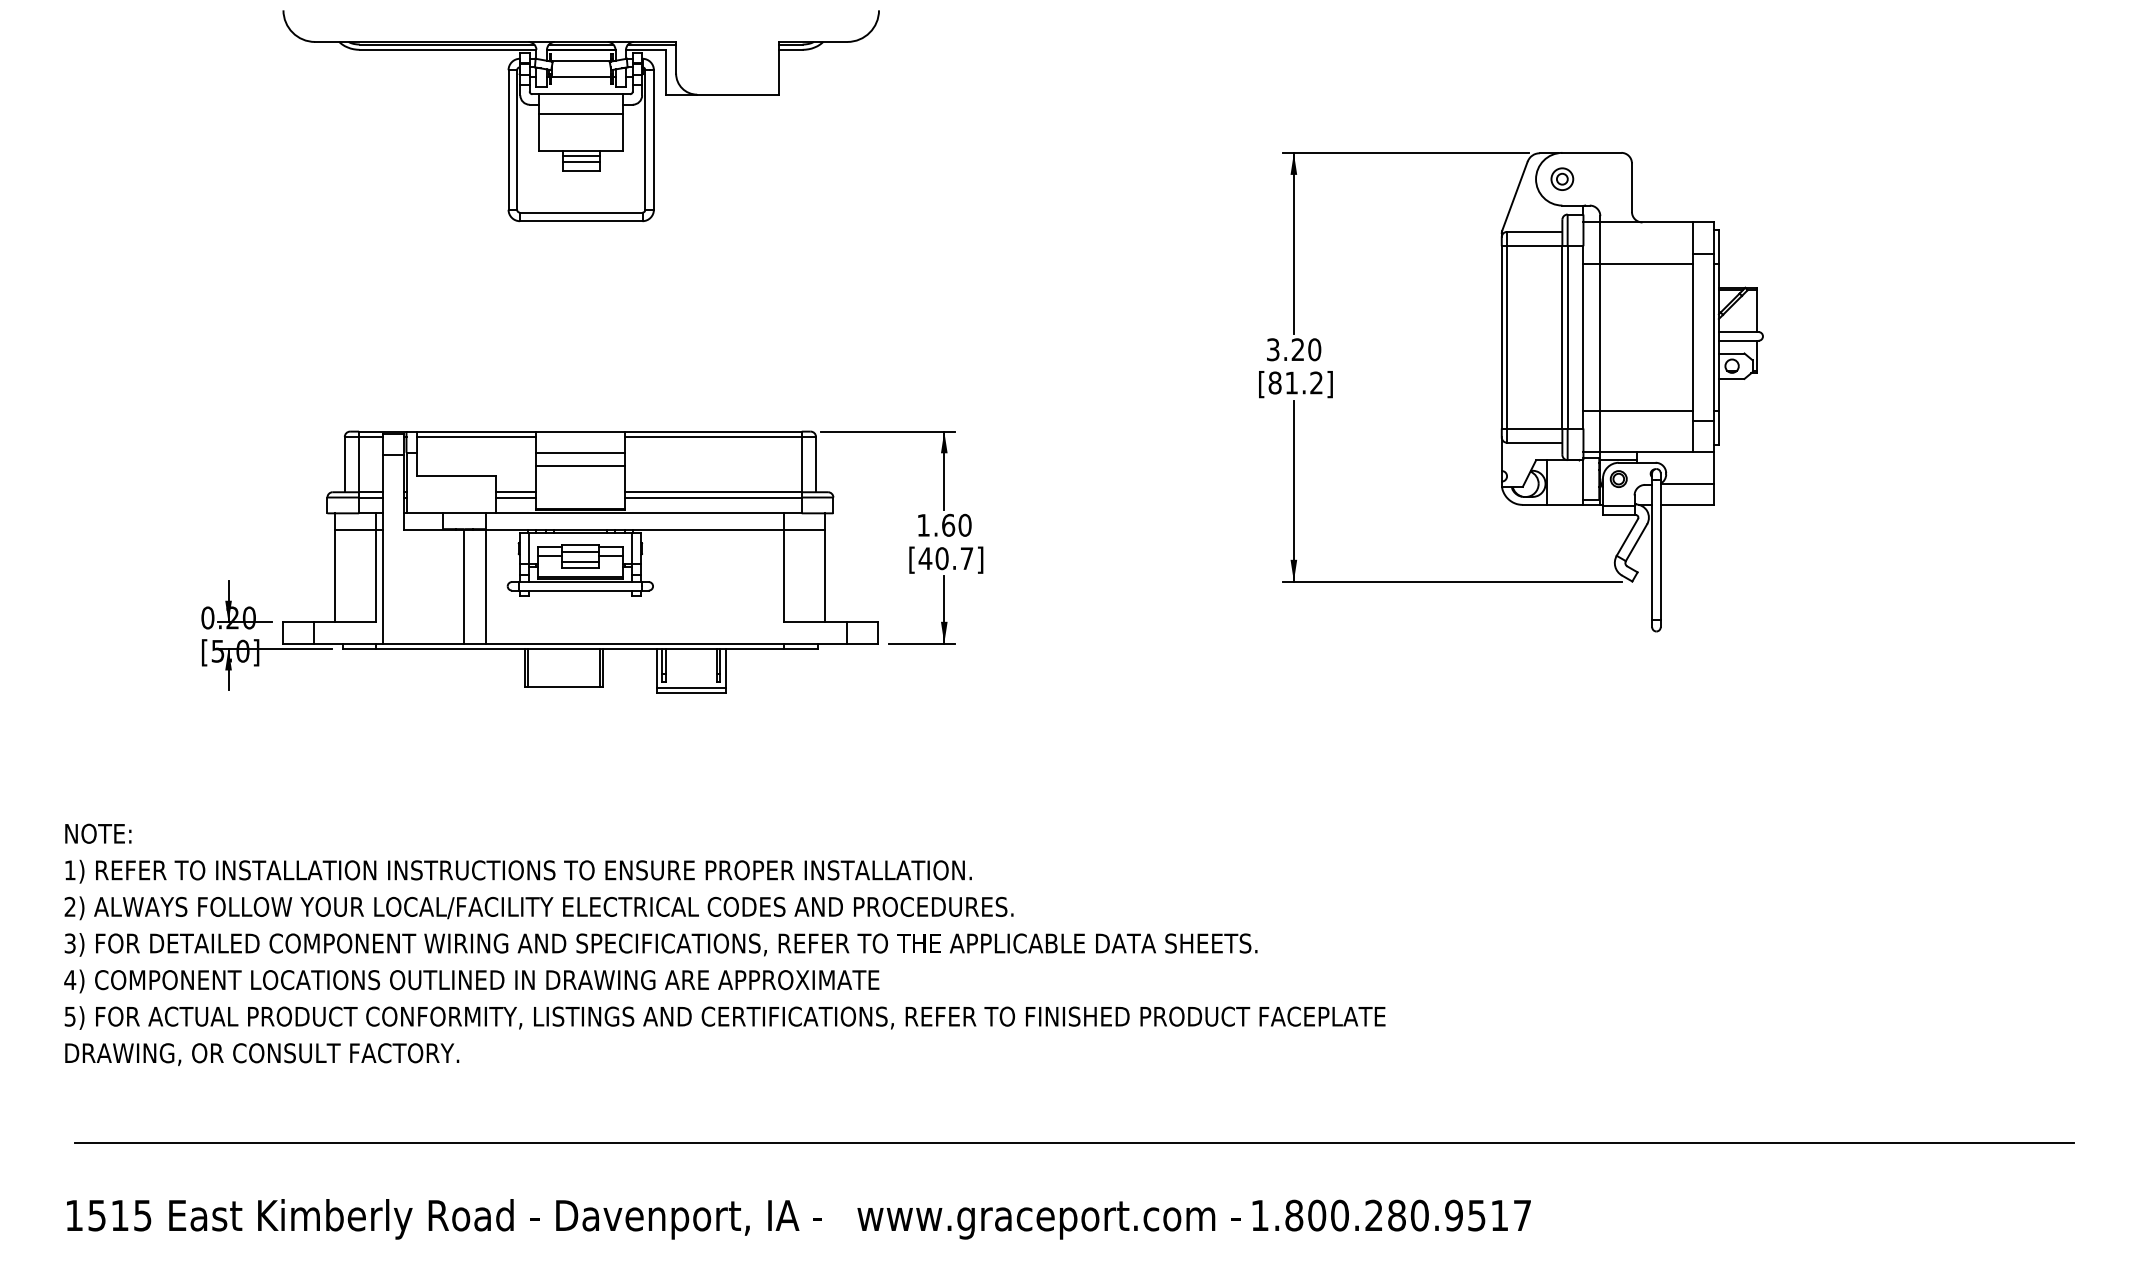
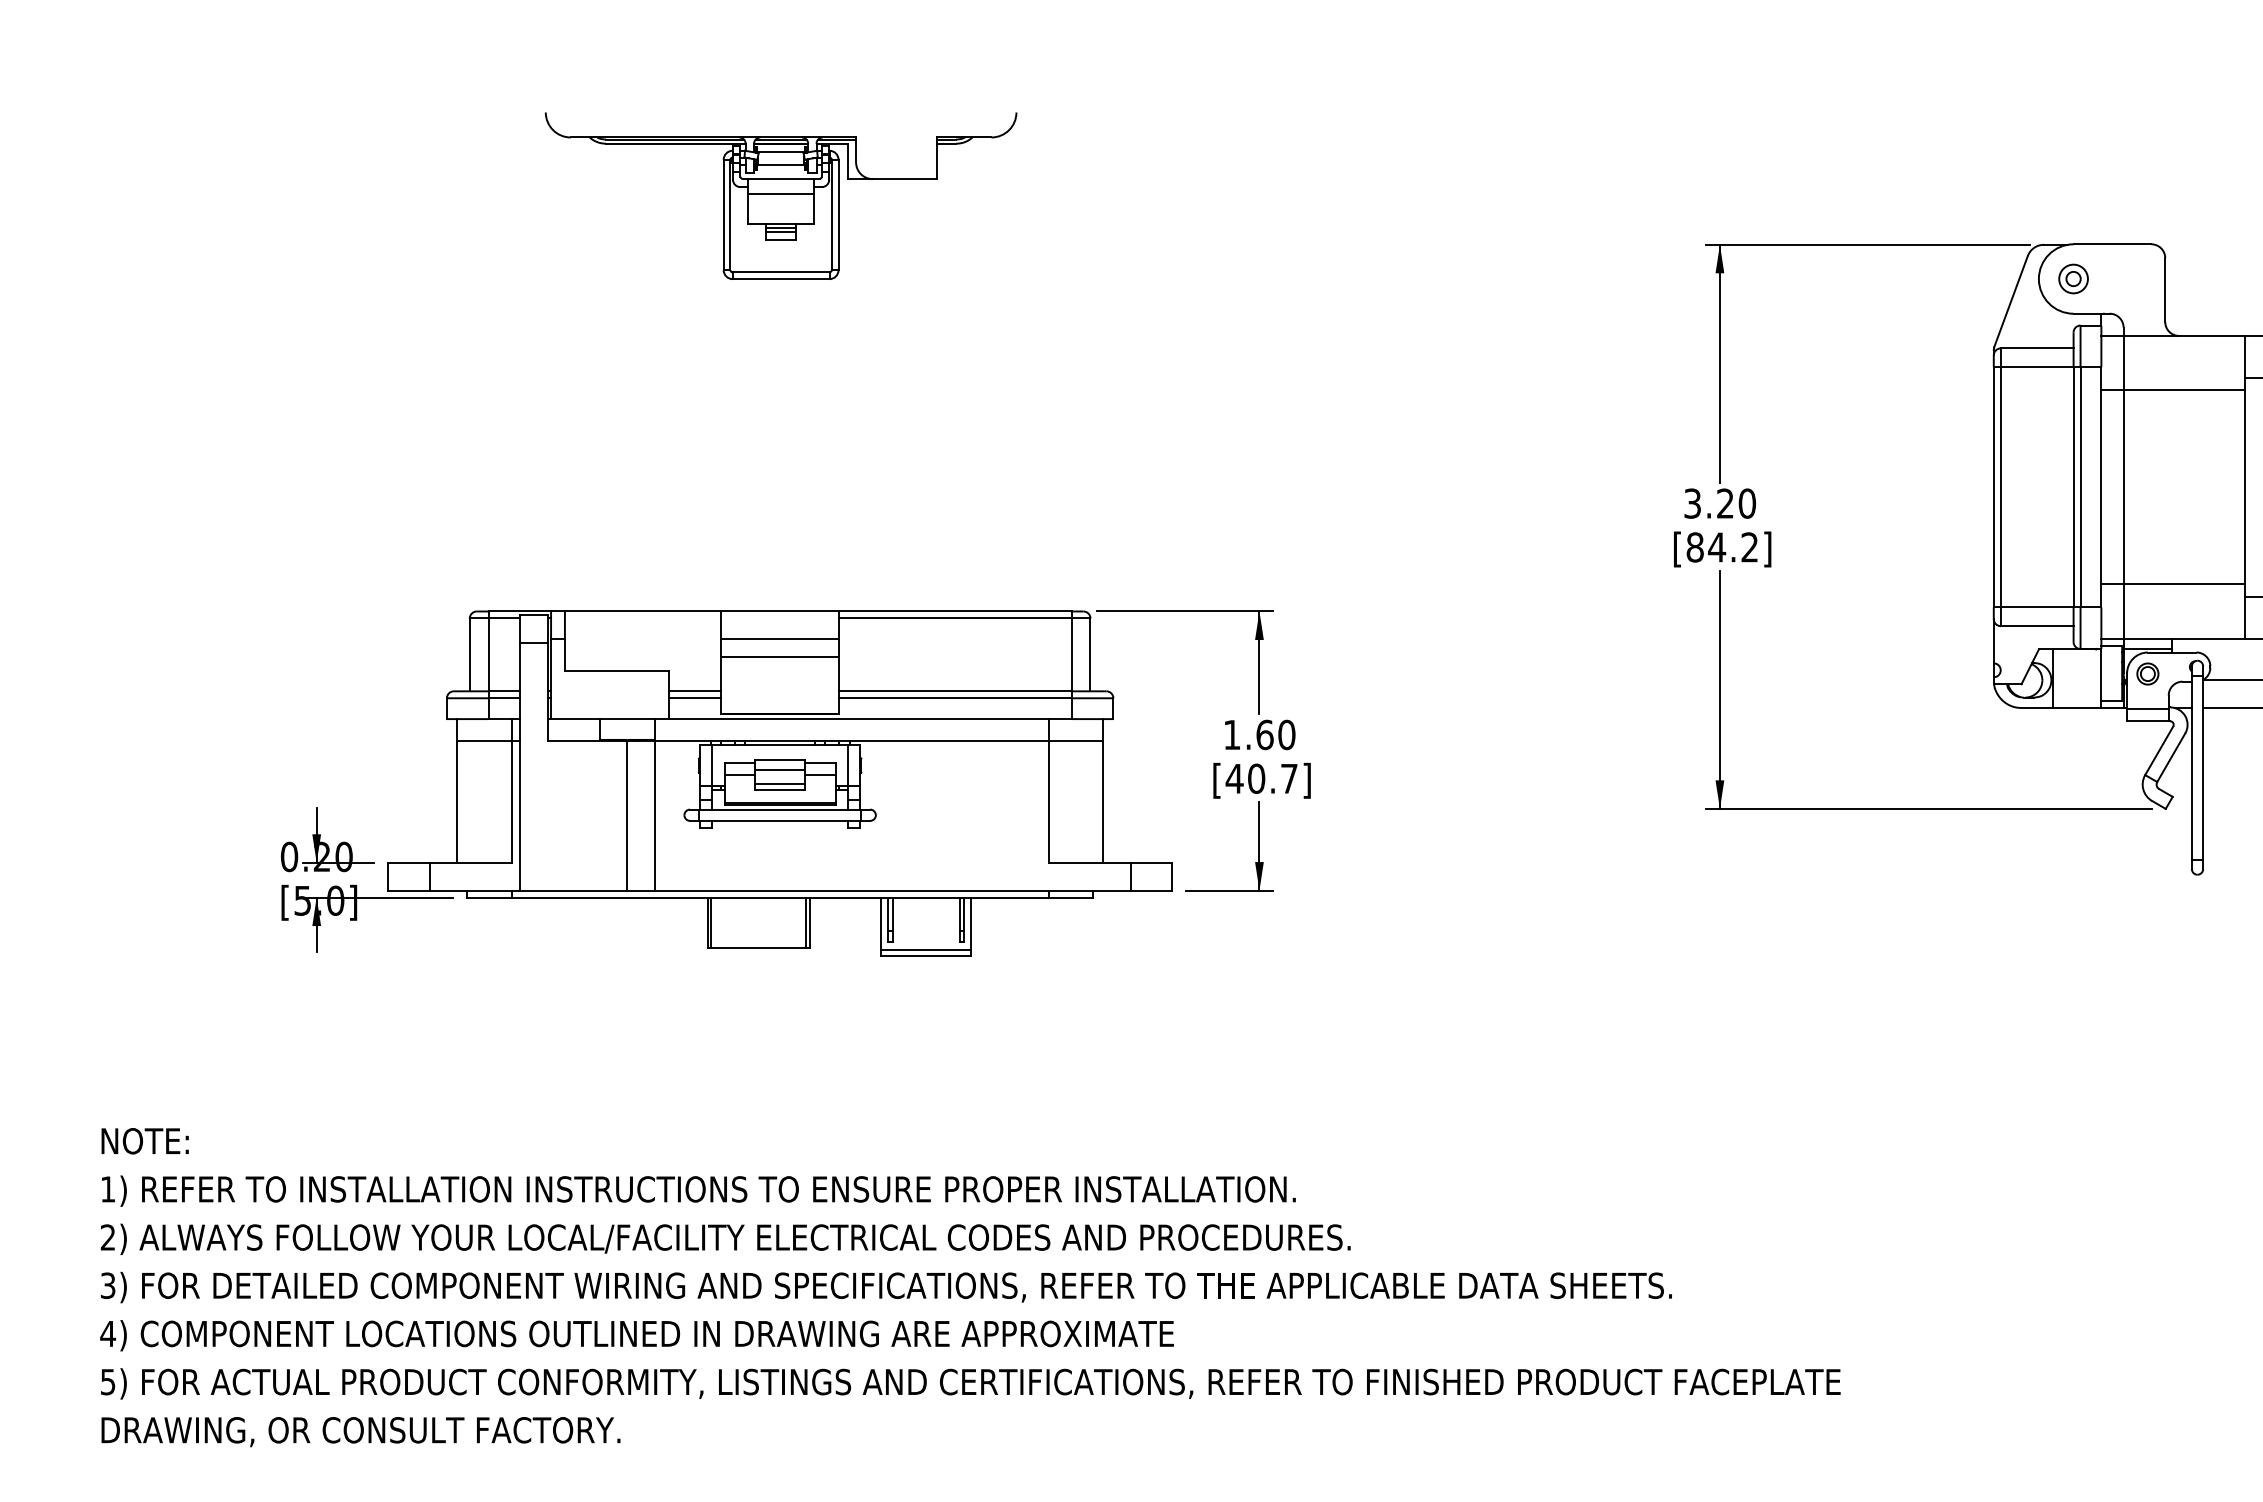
part: (580, 116) -> (780, 196), size x0.6
text: (1291, 382) -> (1716, 546), [81.2] -> [84.2]
line: (476, 436) -> (643, 617), removed

